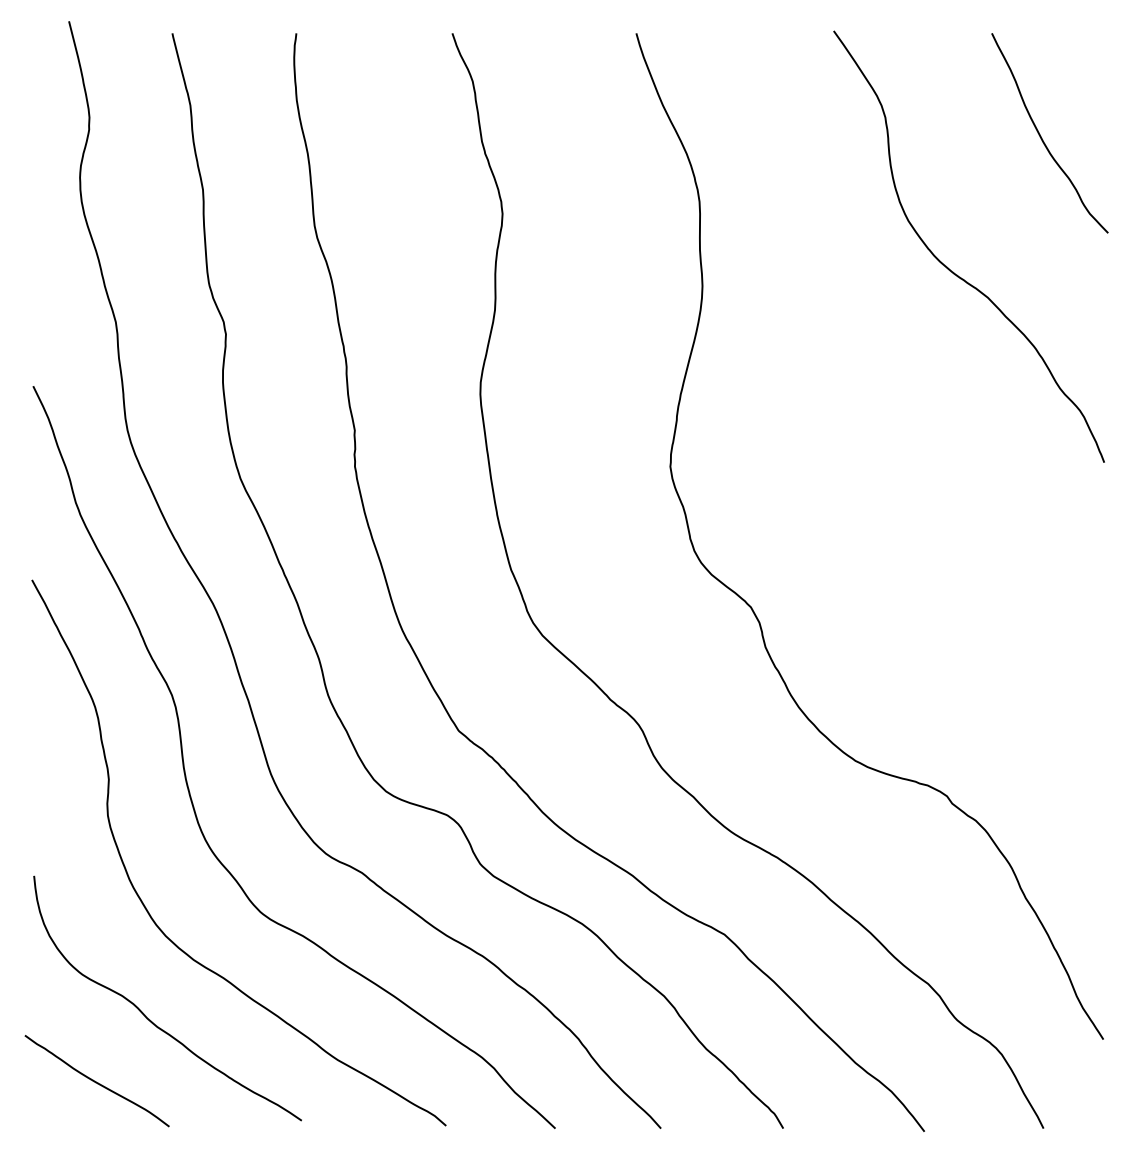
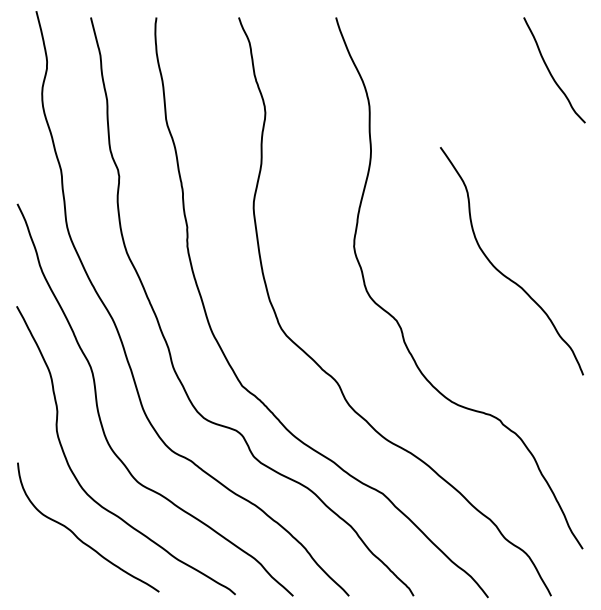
curve: (953, 269) -> (503, 273), moved
curve: (95, 1080) -> (50, 570), removed

